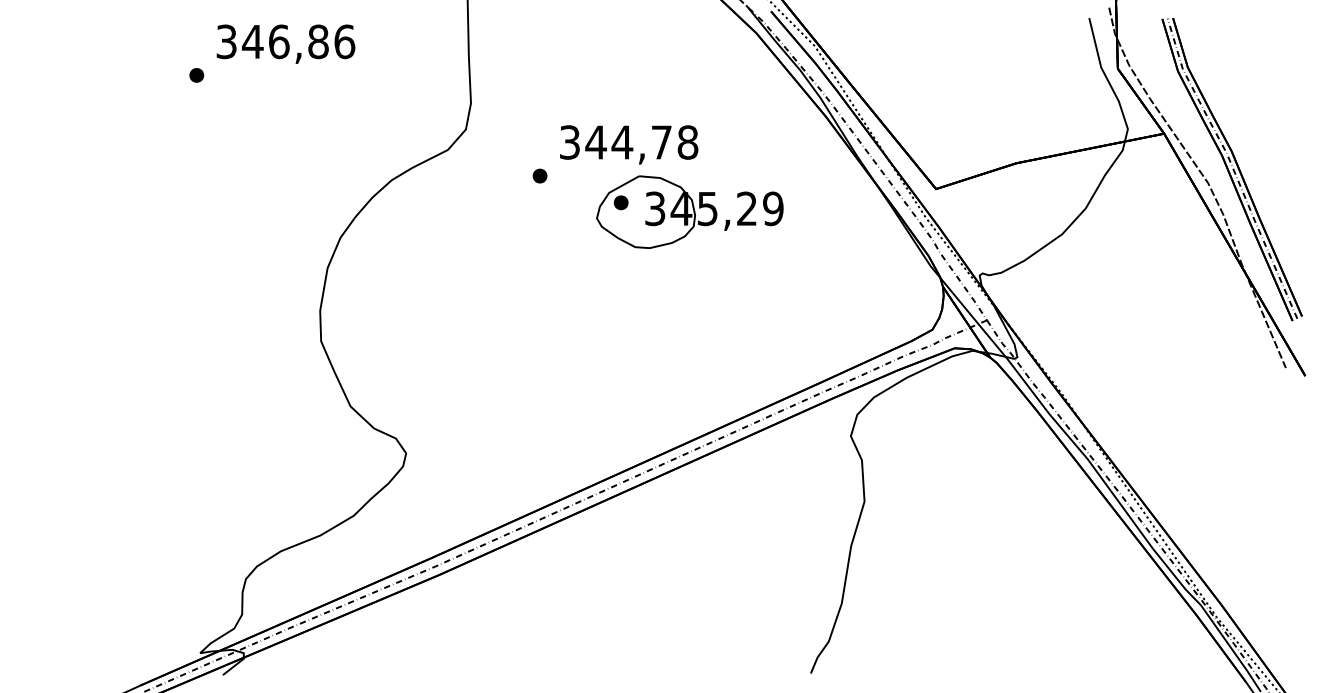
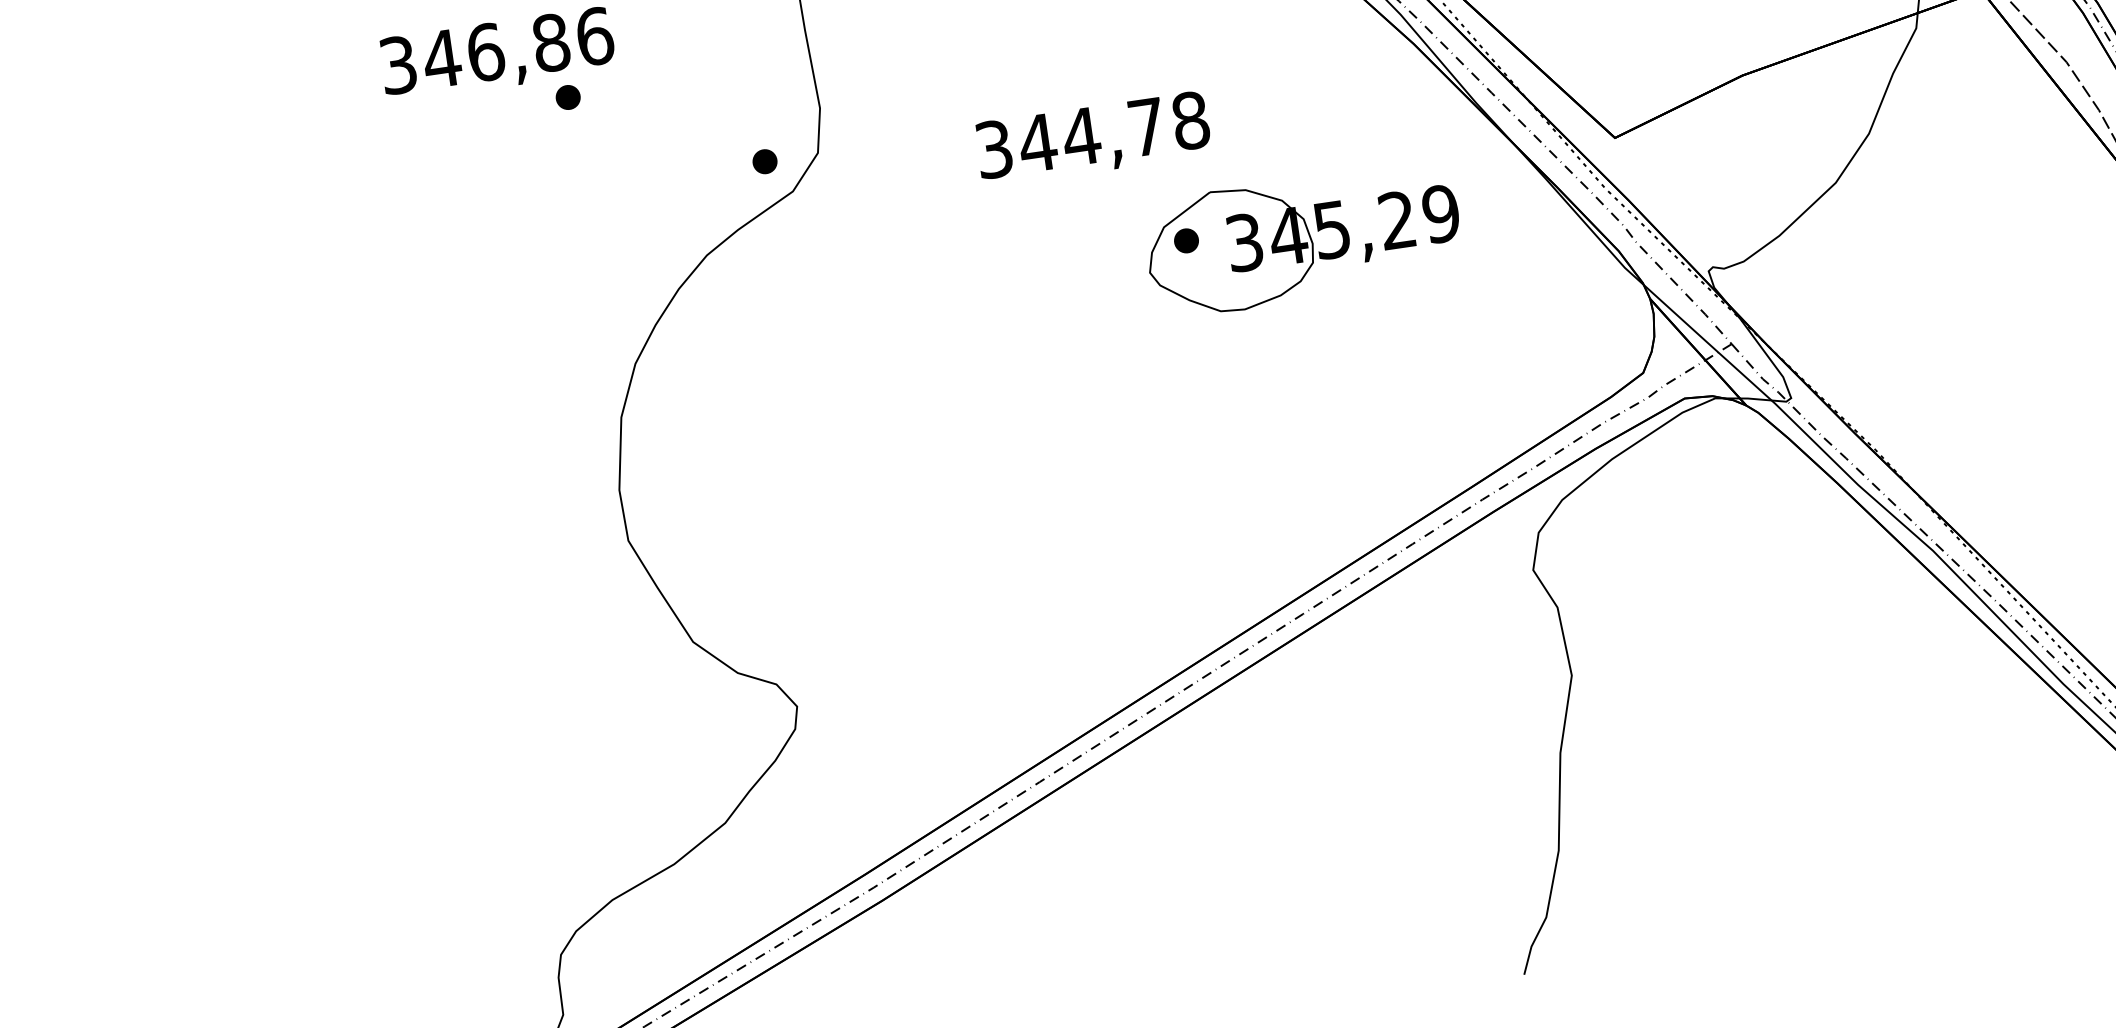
part: (196, 75) -> (567, 97), moved
part: (539, 175) -> (763, 160), moved
part: (689, 211) -> (1302, 238), moved

